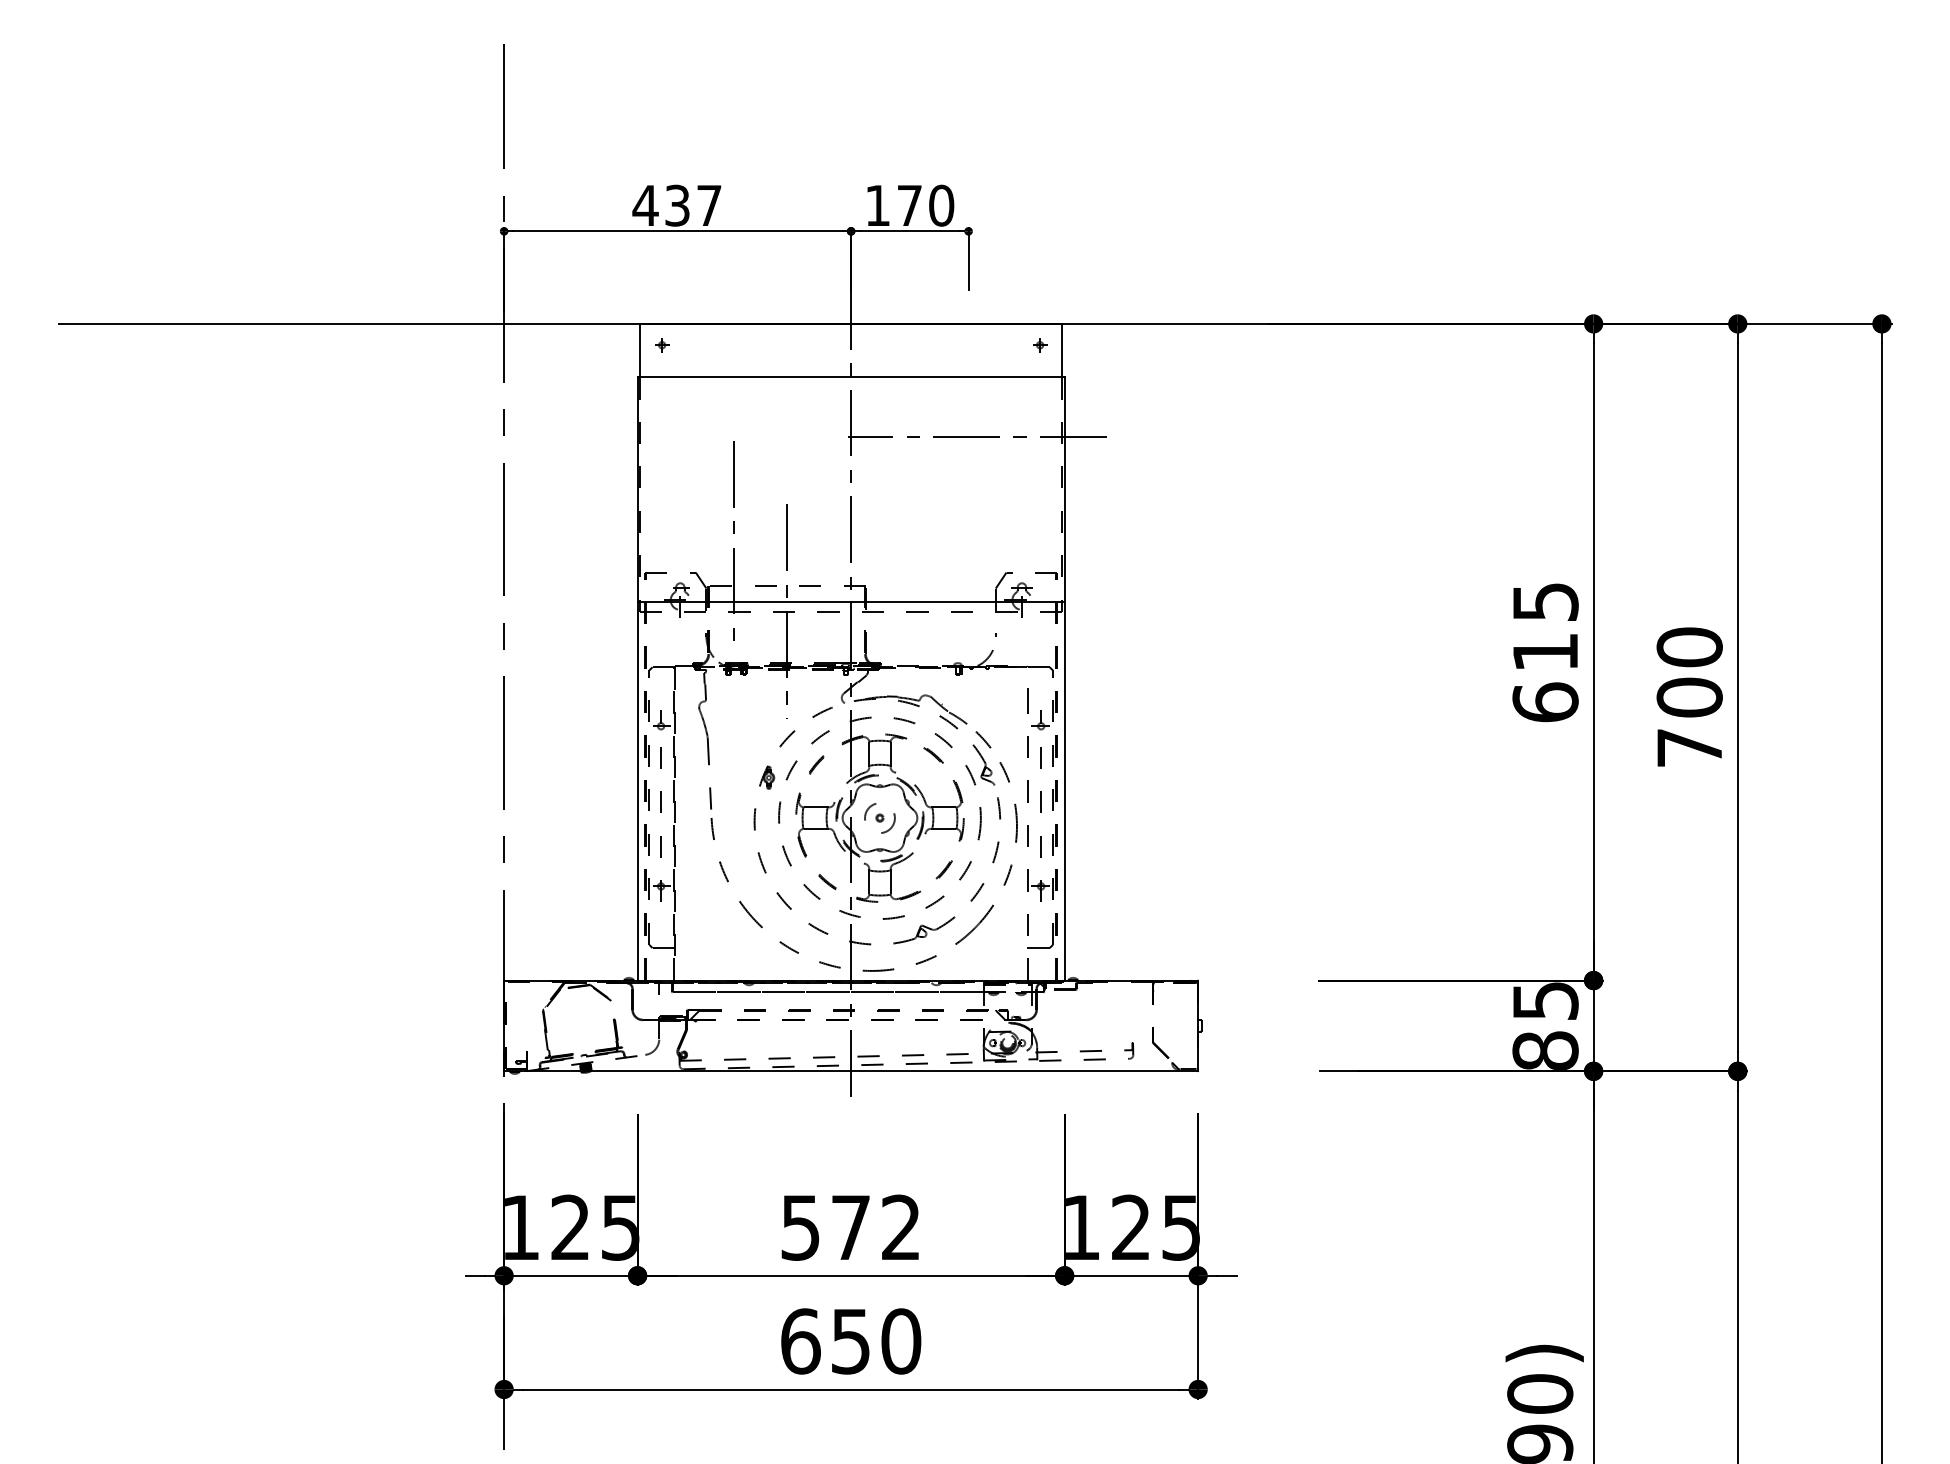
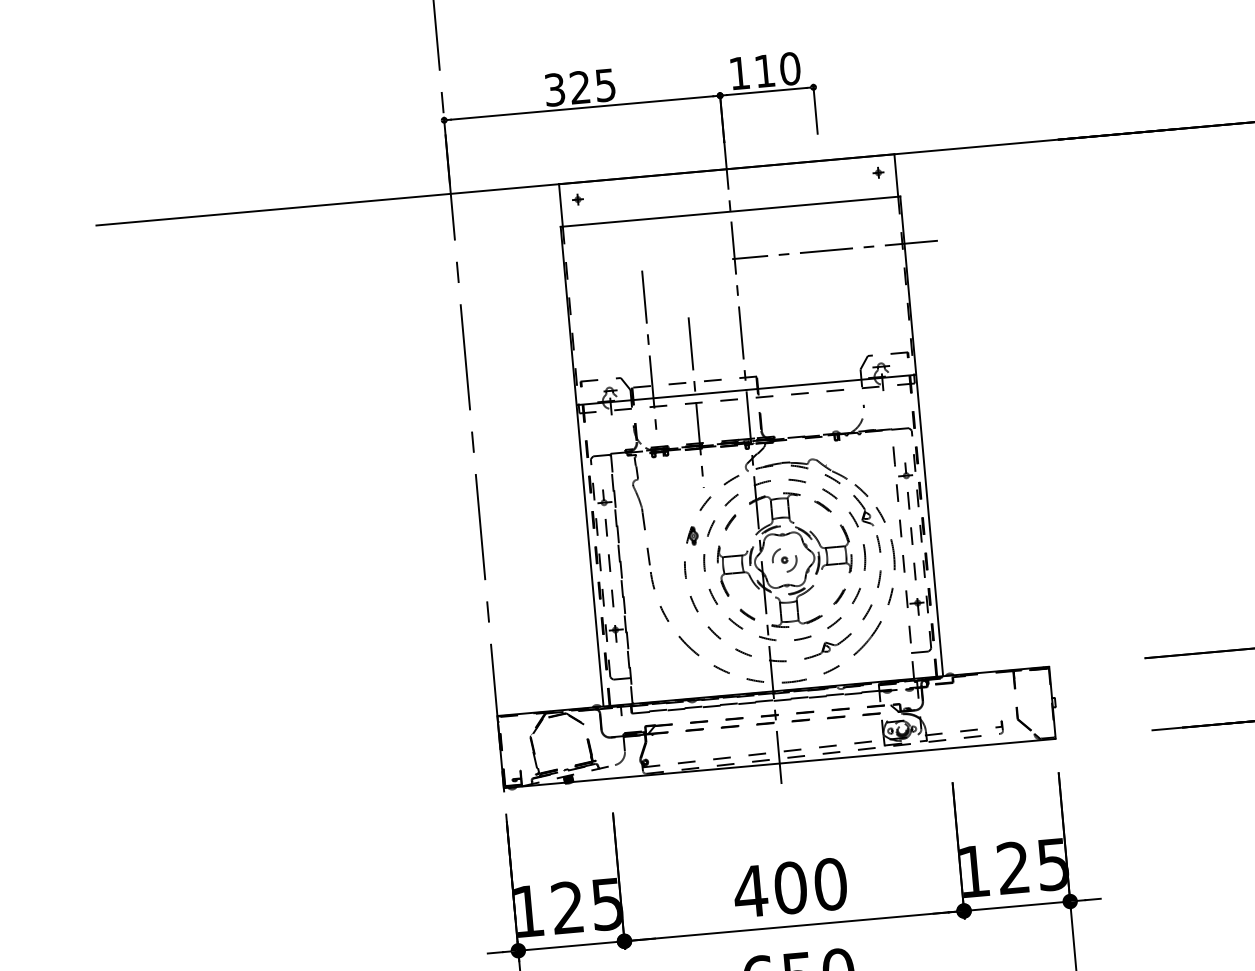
text: (676, 205) -> (579, 87), 437 -> 325
text: (909, 205) -> (764, 70), 170 -> 110
text: (850, 1227) -> (790, 887), 572 -> 400

